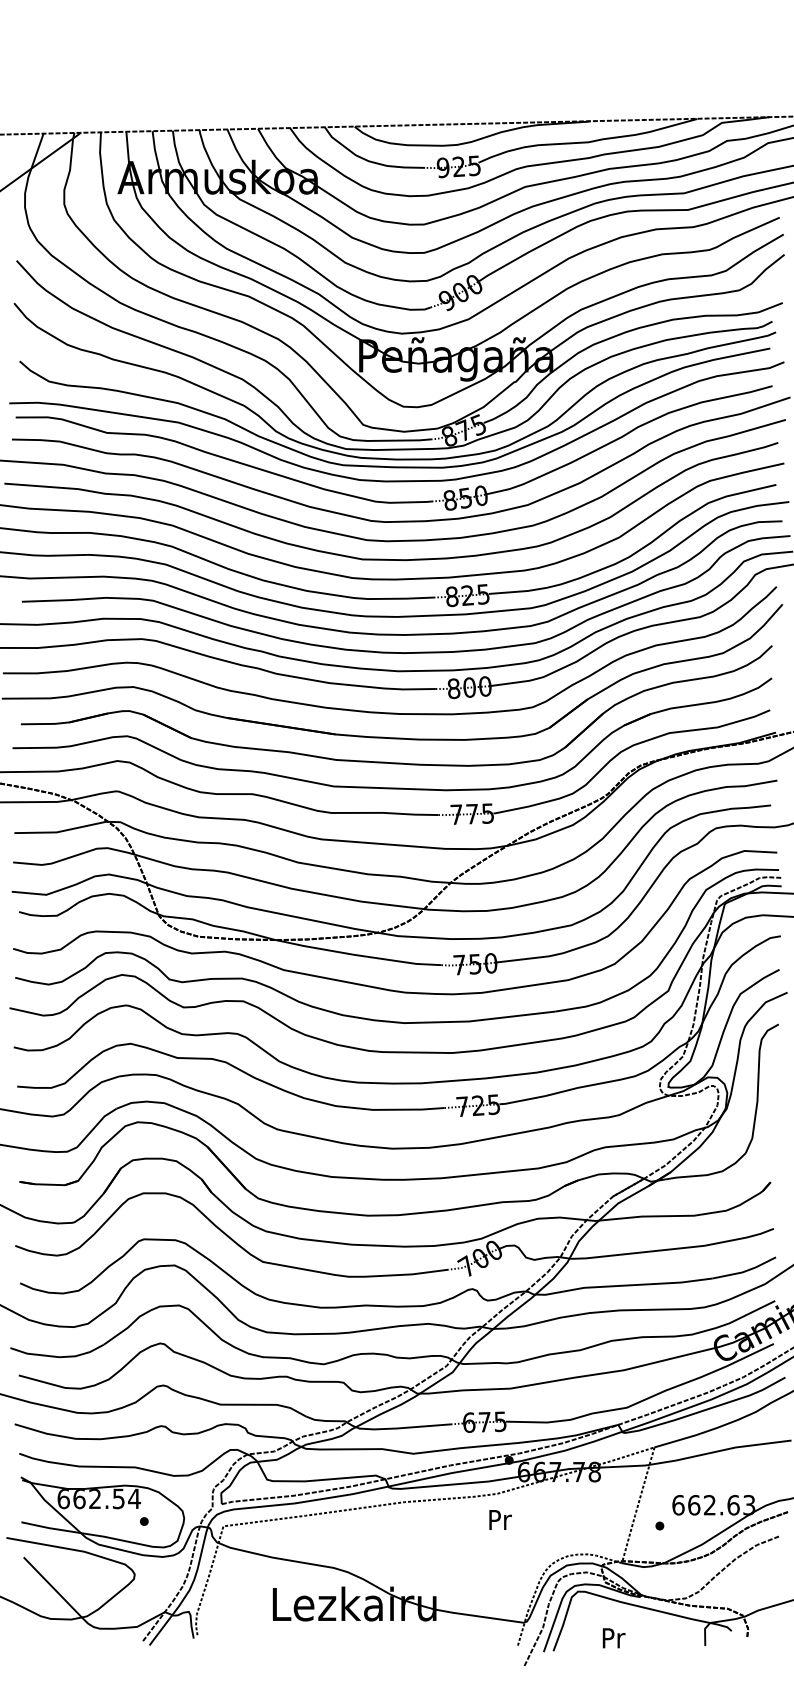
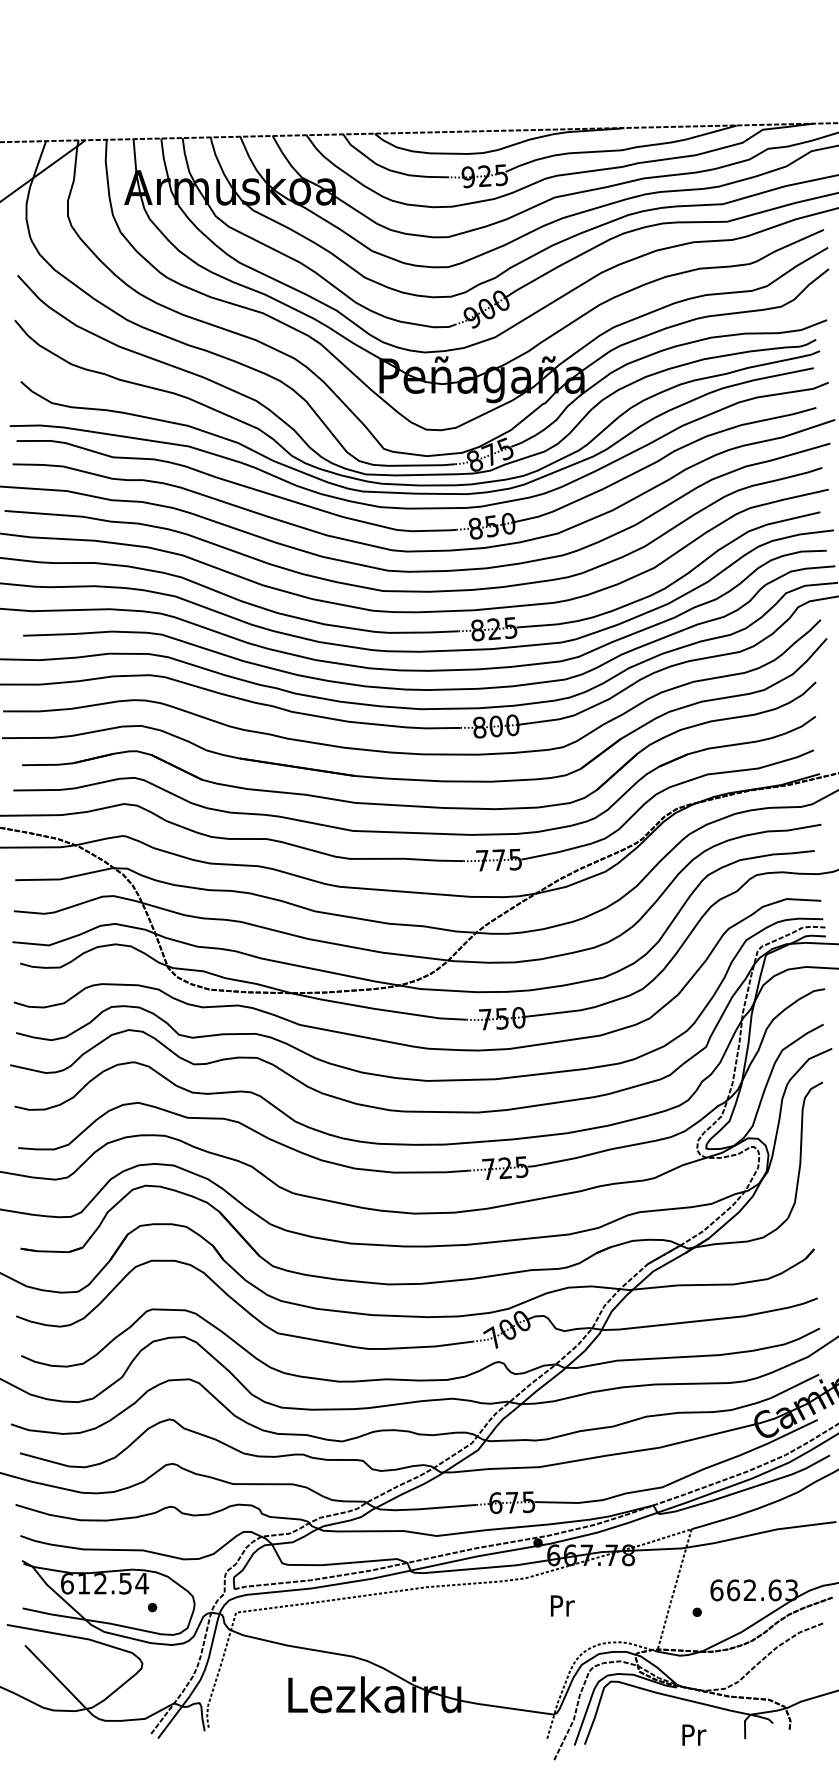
text: (79, 1499) -> (84, 1584), 662.54 -> 612.54
text: (500, 1519) -> (562, 1605), moved
text: (613, 1638) -> (693, 1735), moved

